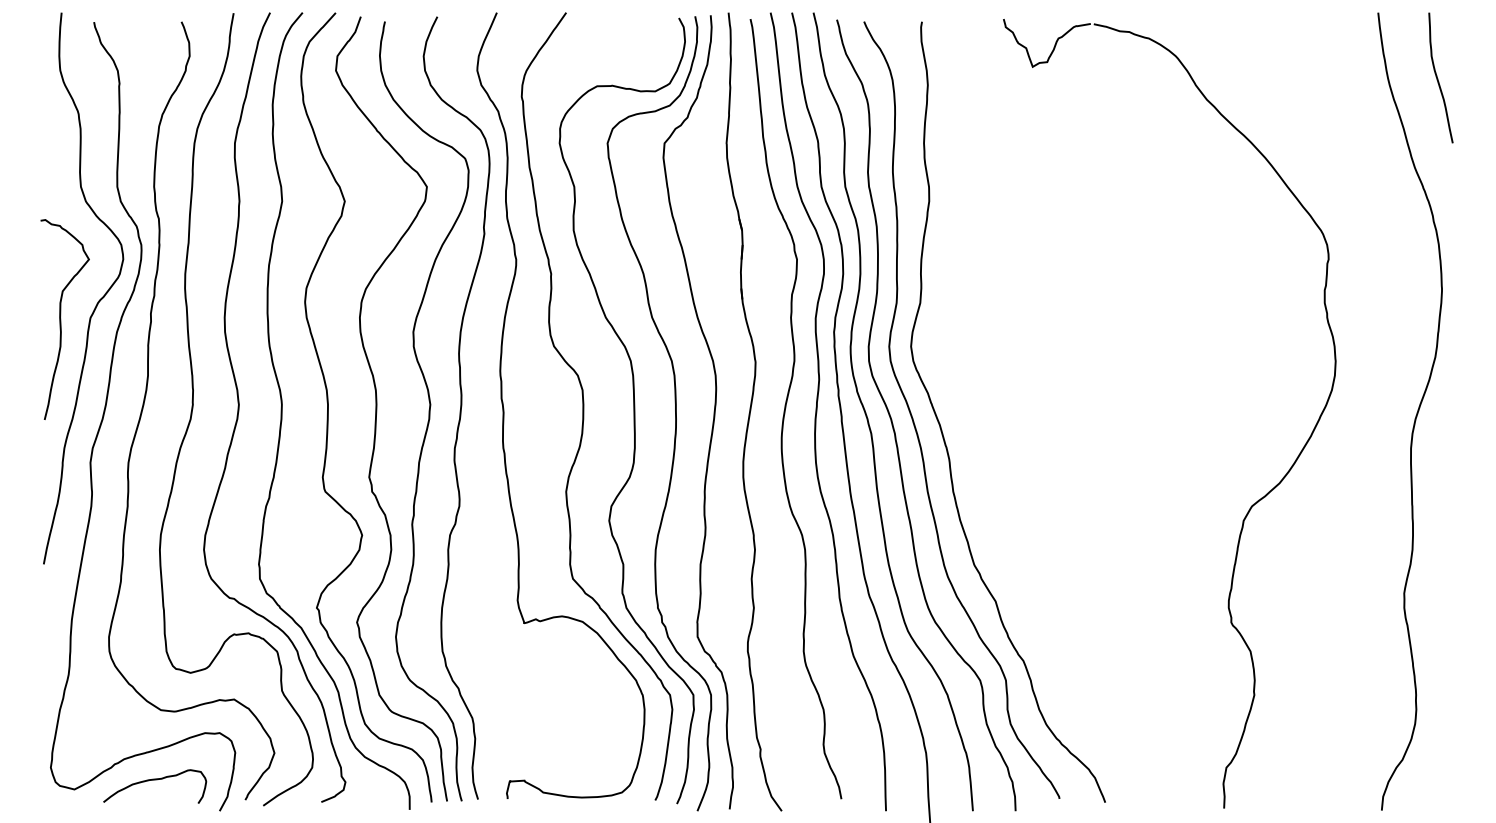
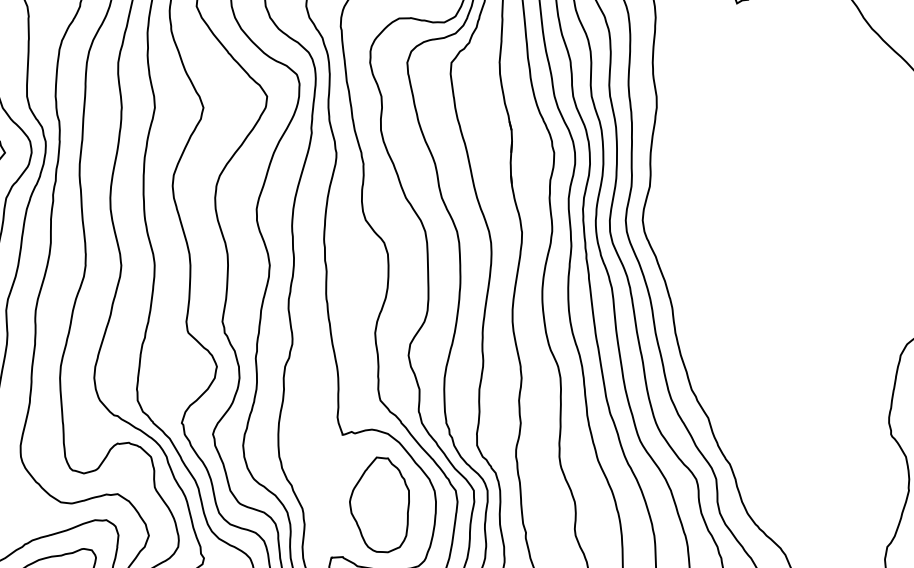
part: (571, 713) -> (379, 504), added

